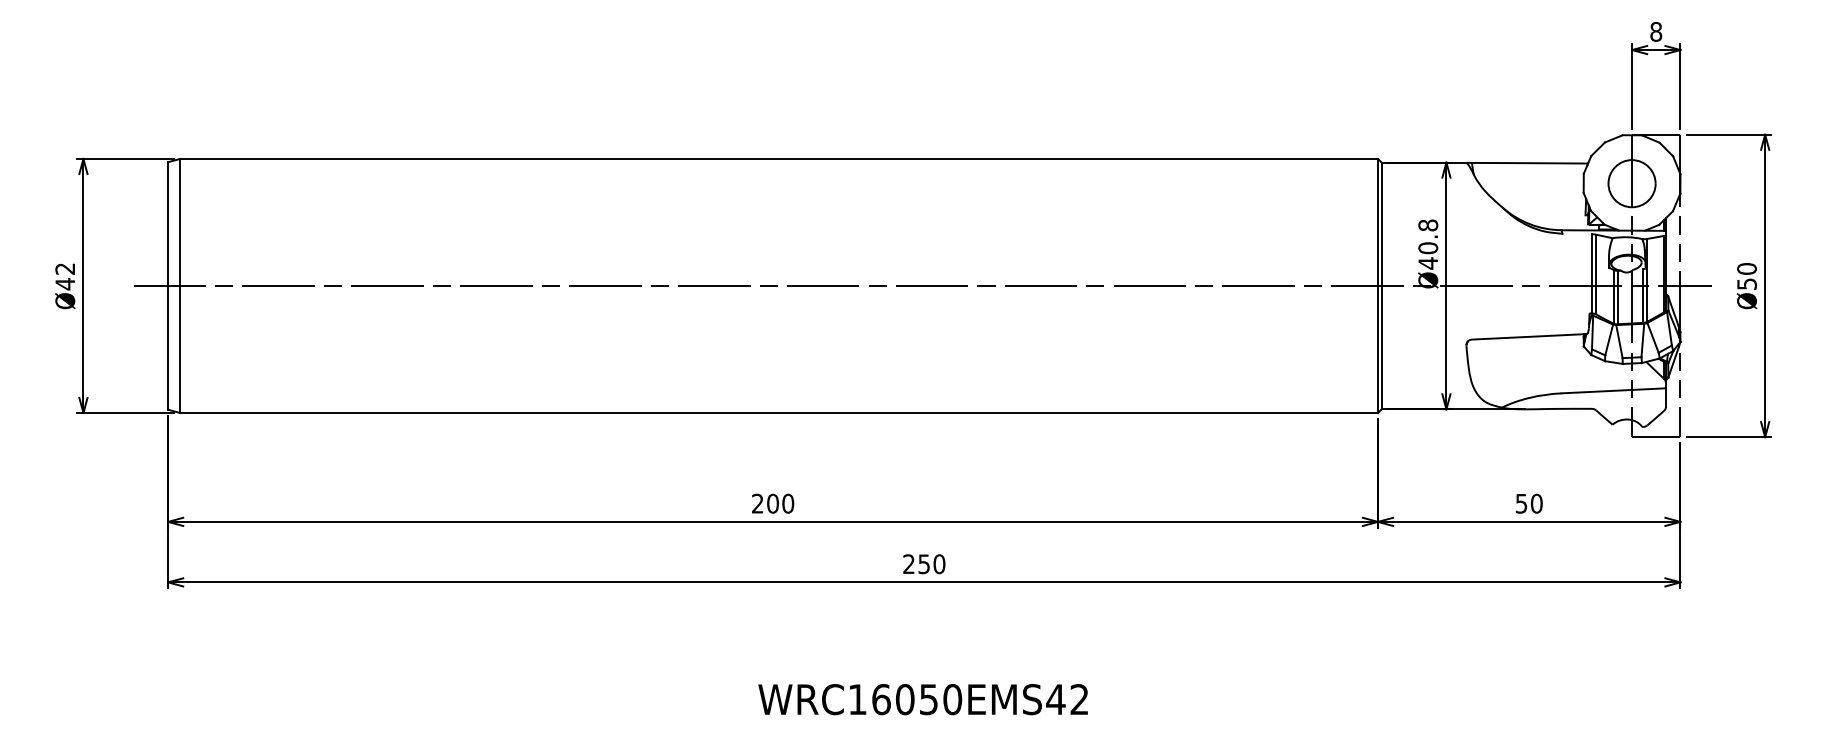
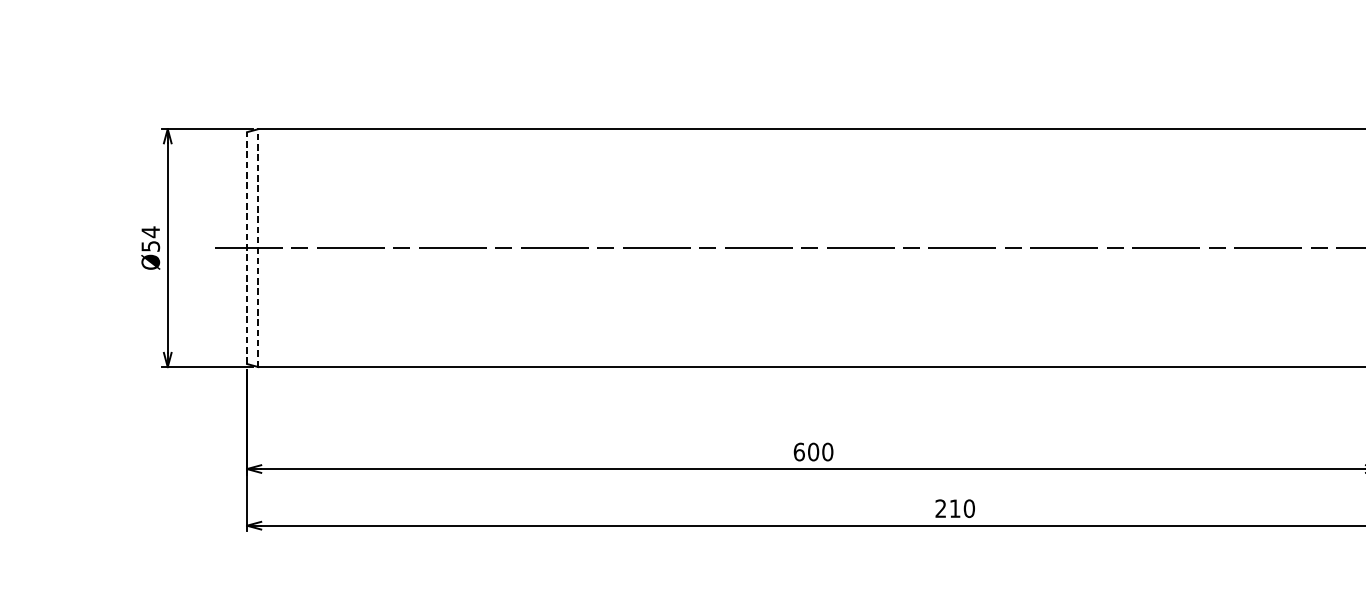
text: (65, 276) -> (150, 239), Ø42 -> Ø54
line: (168, 285) -> (247, 247), solid -> dashed
line: (180, 285) -> (258, 247), solid -> dashed
text: (757, 503) -> (799, 451), 200 -> 600
text: (923, 564) -> (954, 508), 250 -> 210

